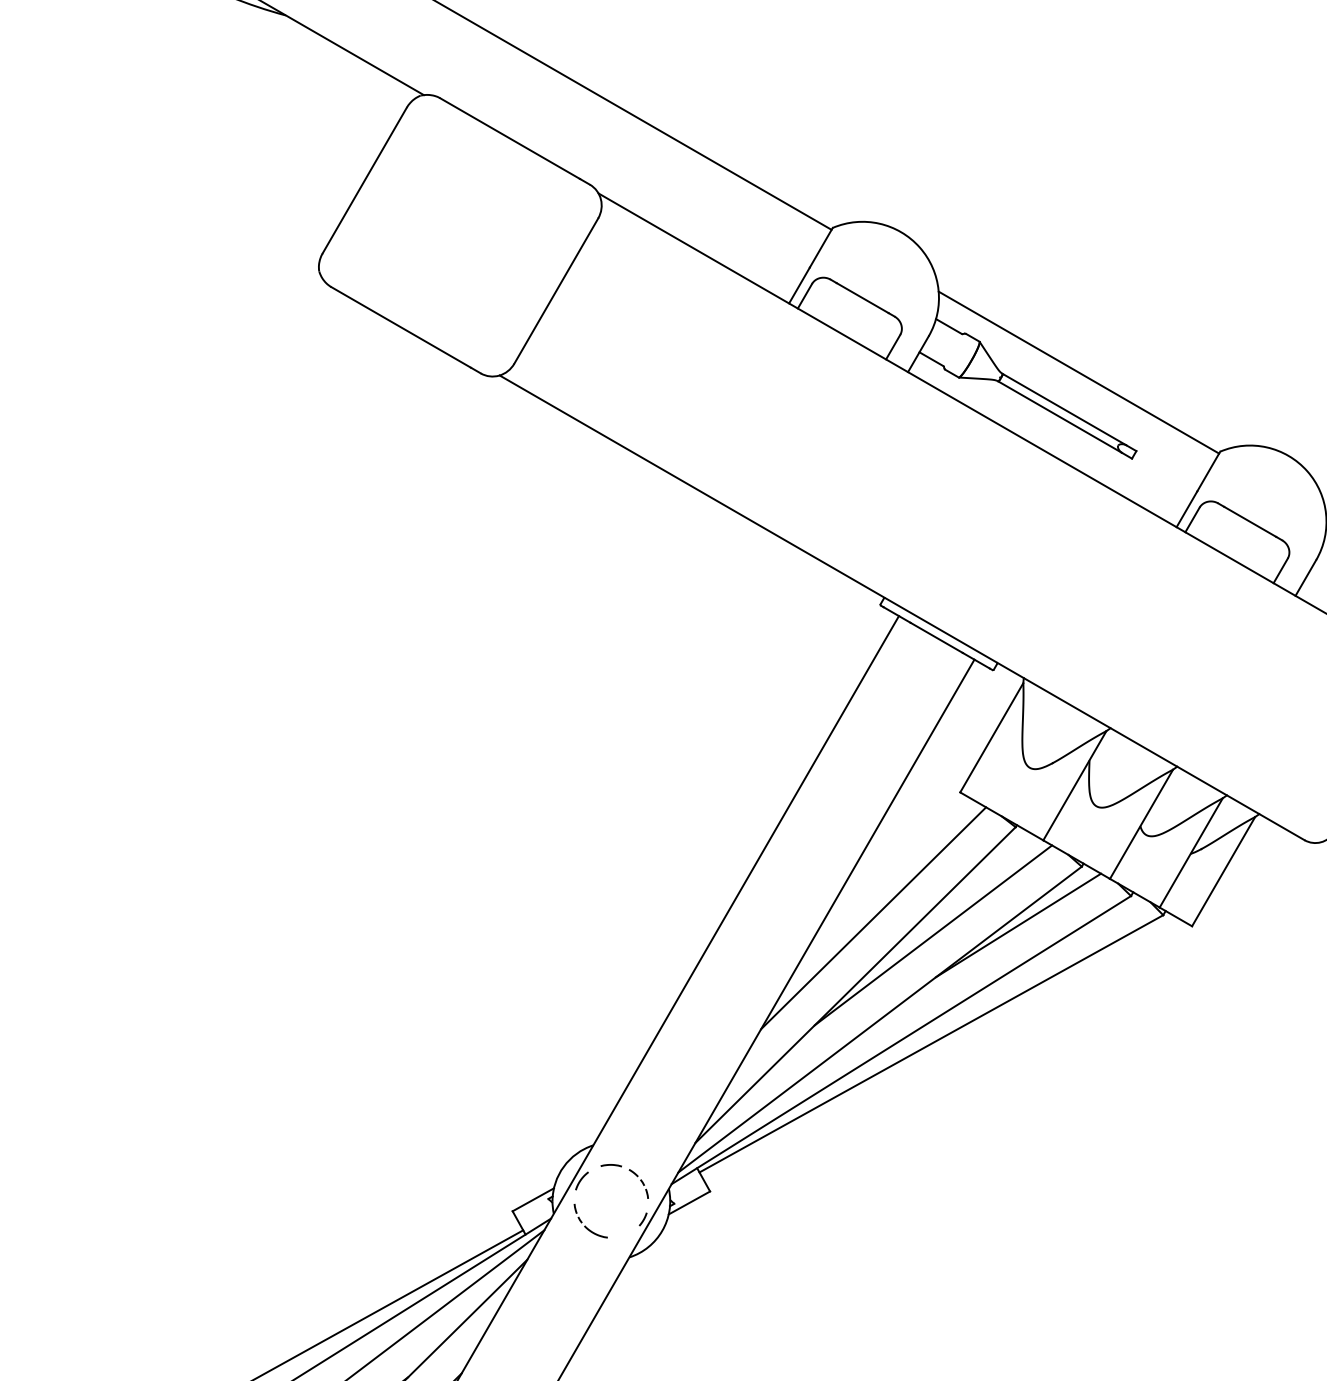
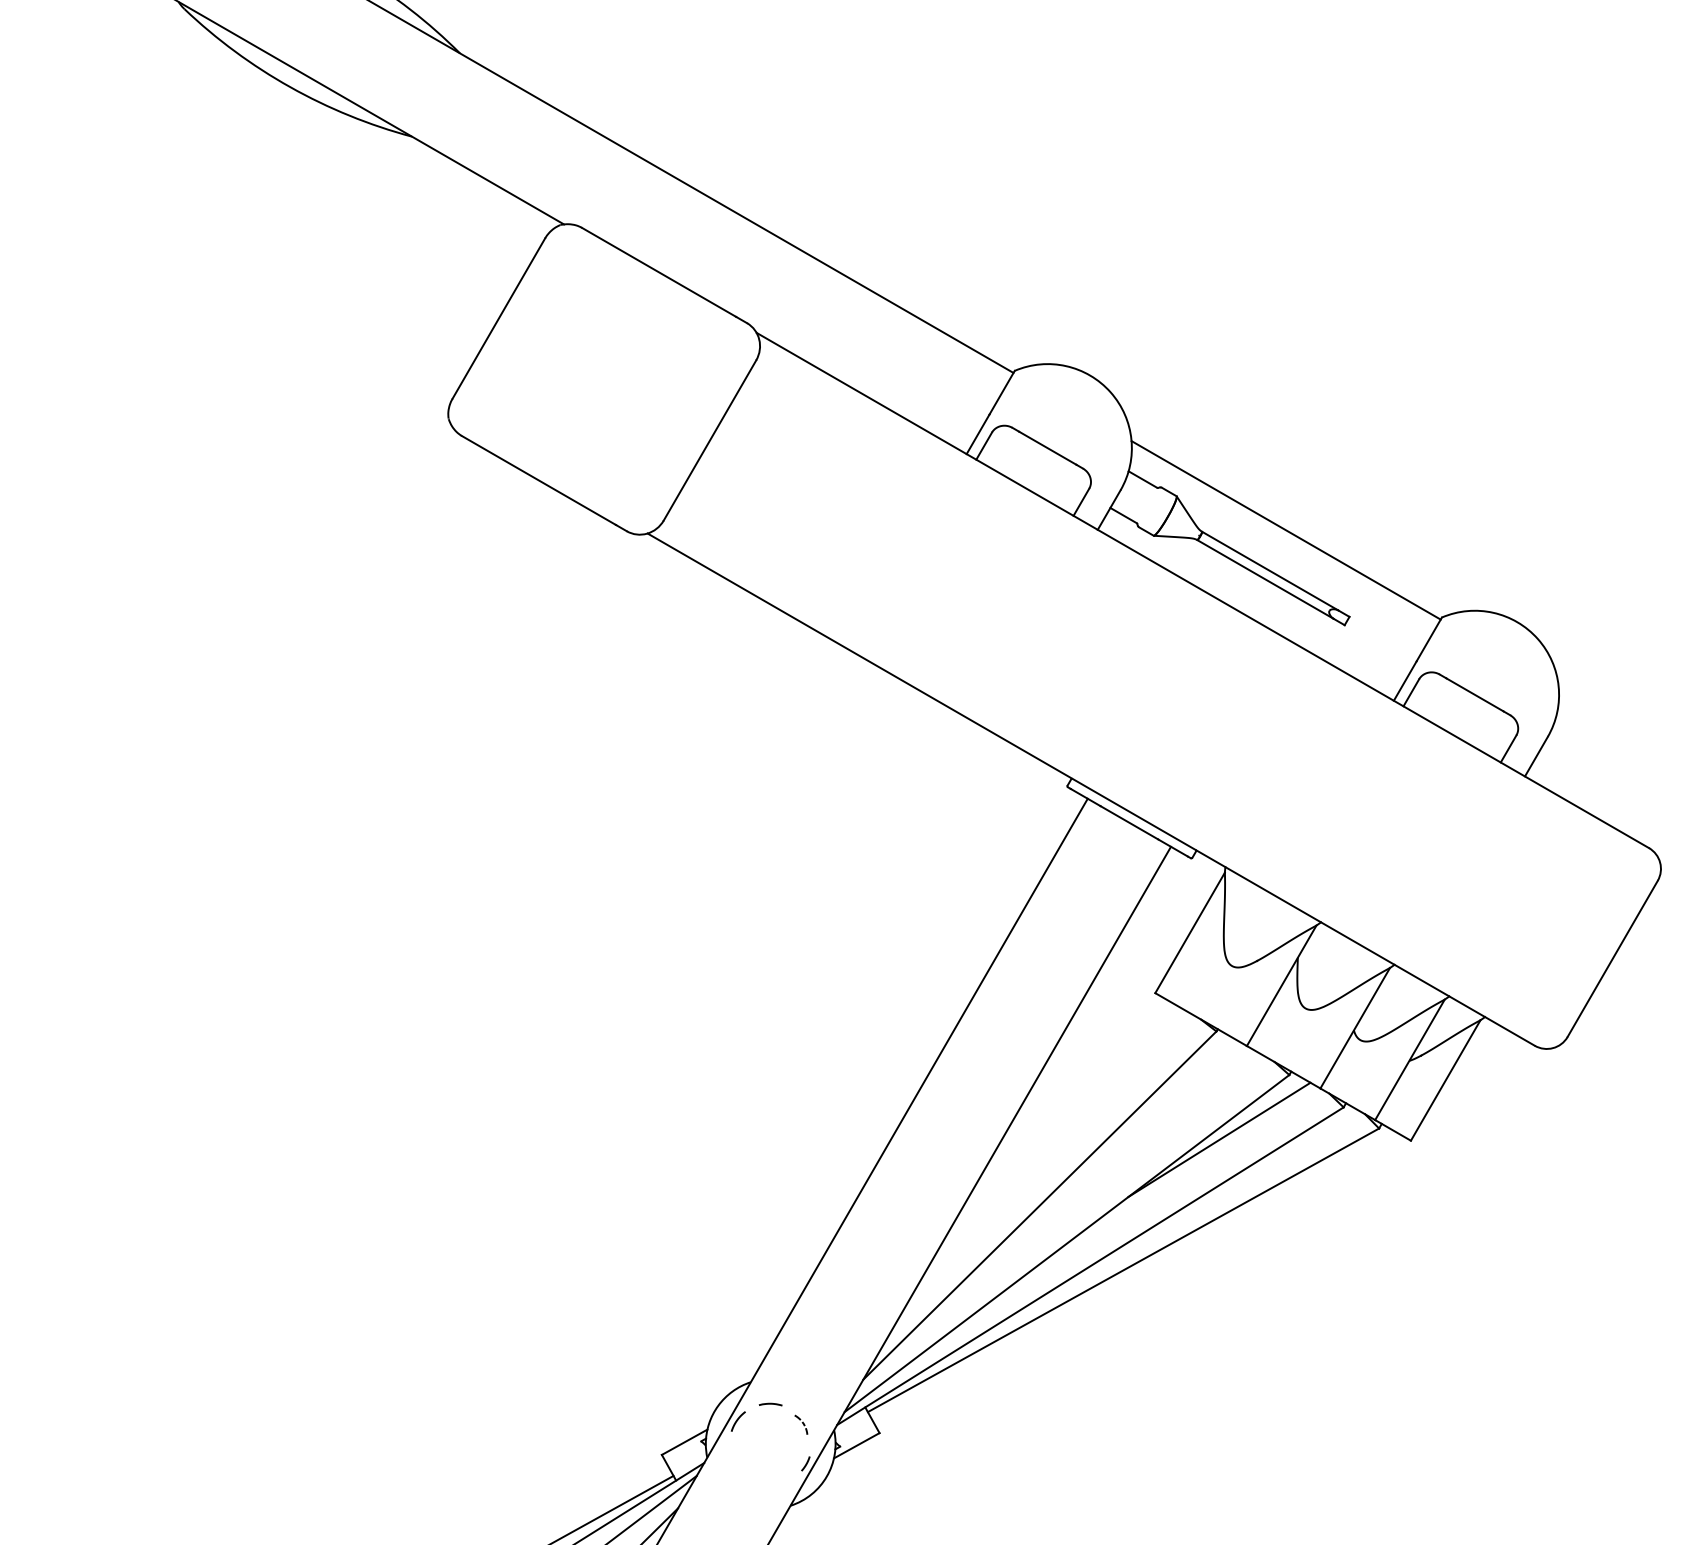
line: (873, 917) -> (1059, 1131), removed
line: (933, 935) -> (1125, 1150), removed
part: (639, 1183) -> (801, 1424), size x0.6
part: (584, 1225) -> (741, 1470), removed

